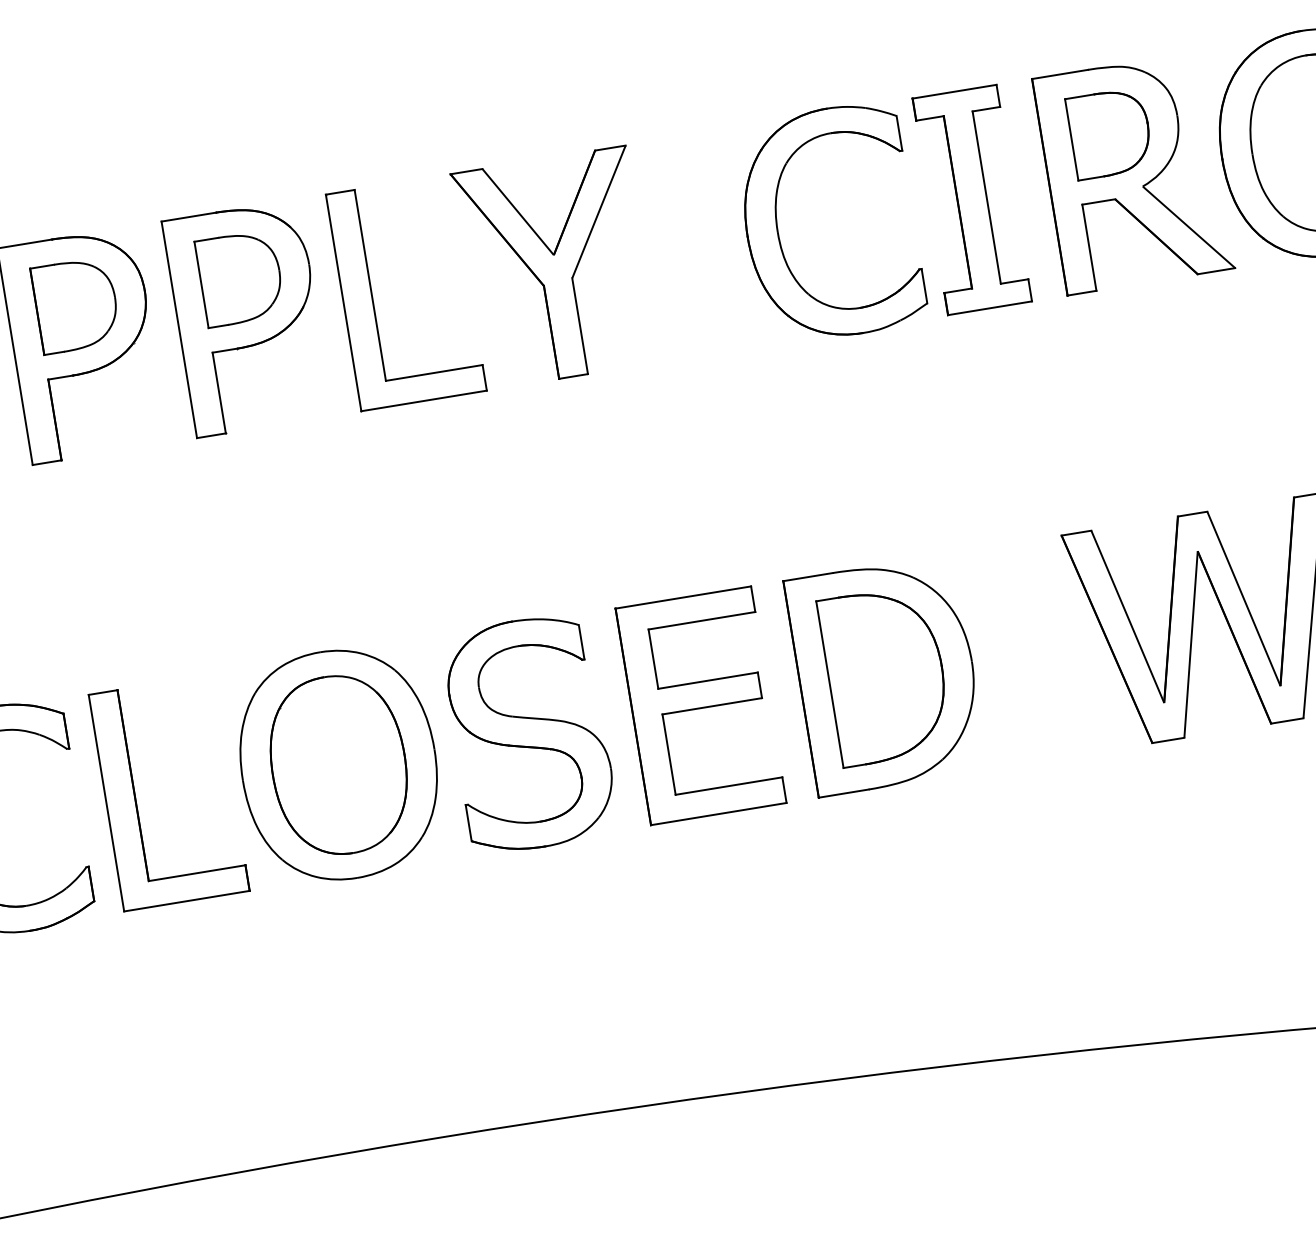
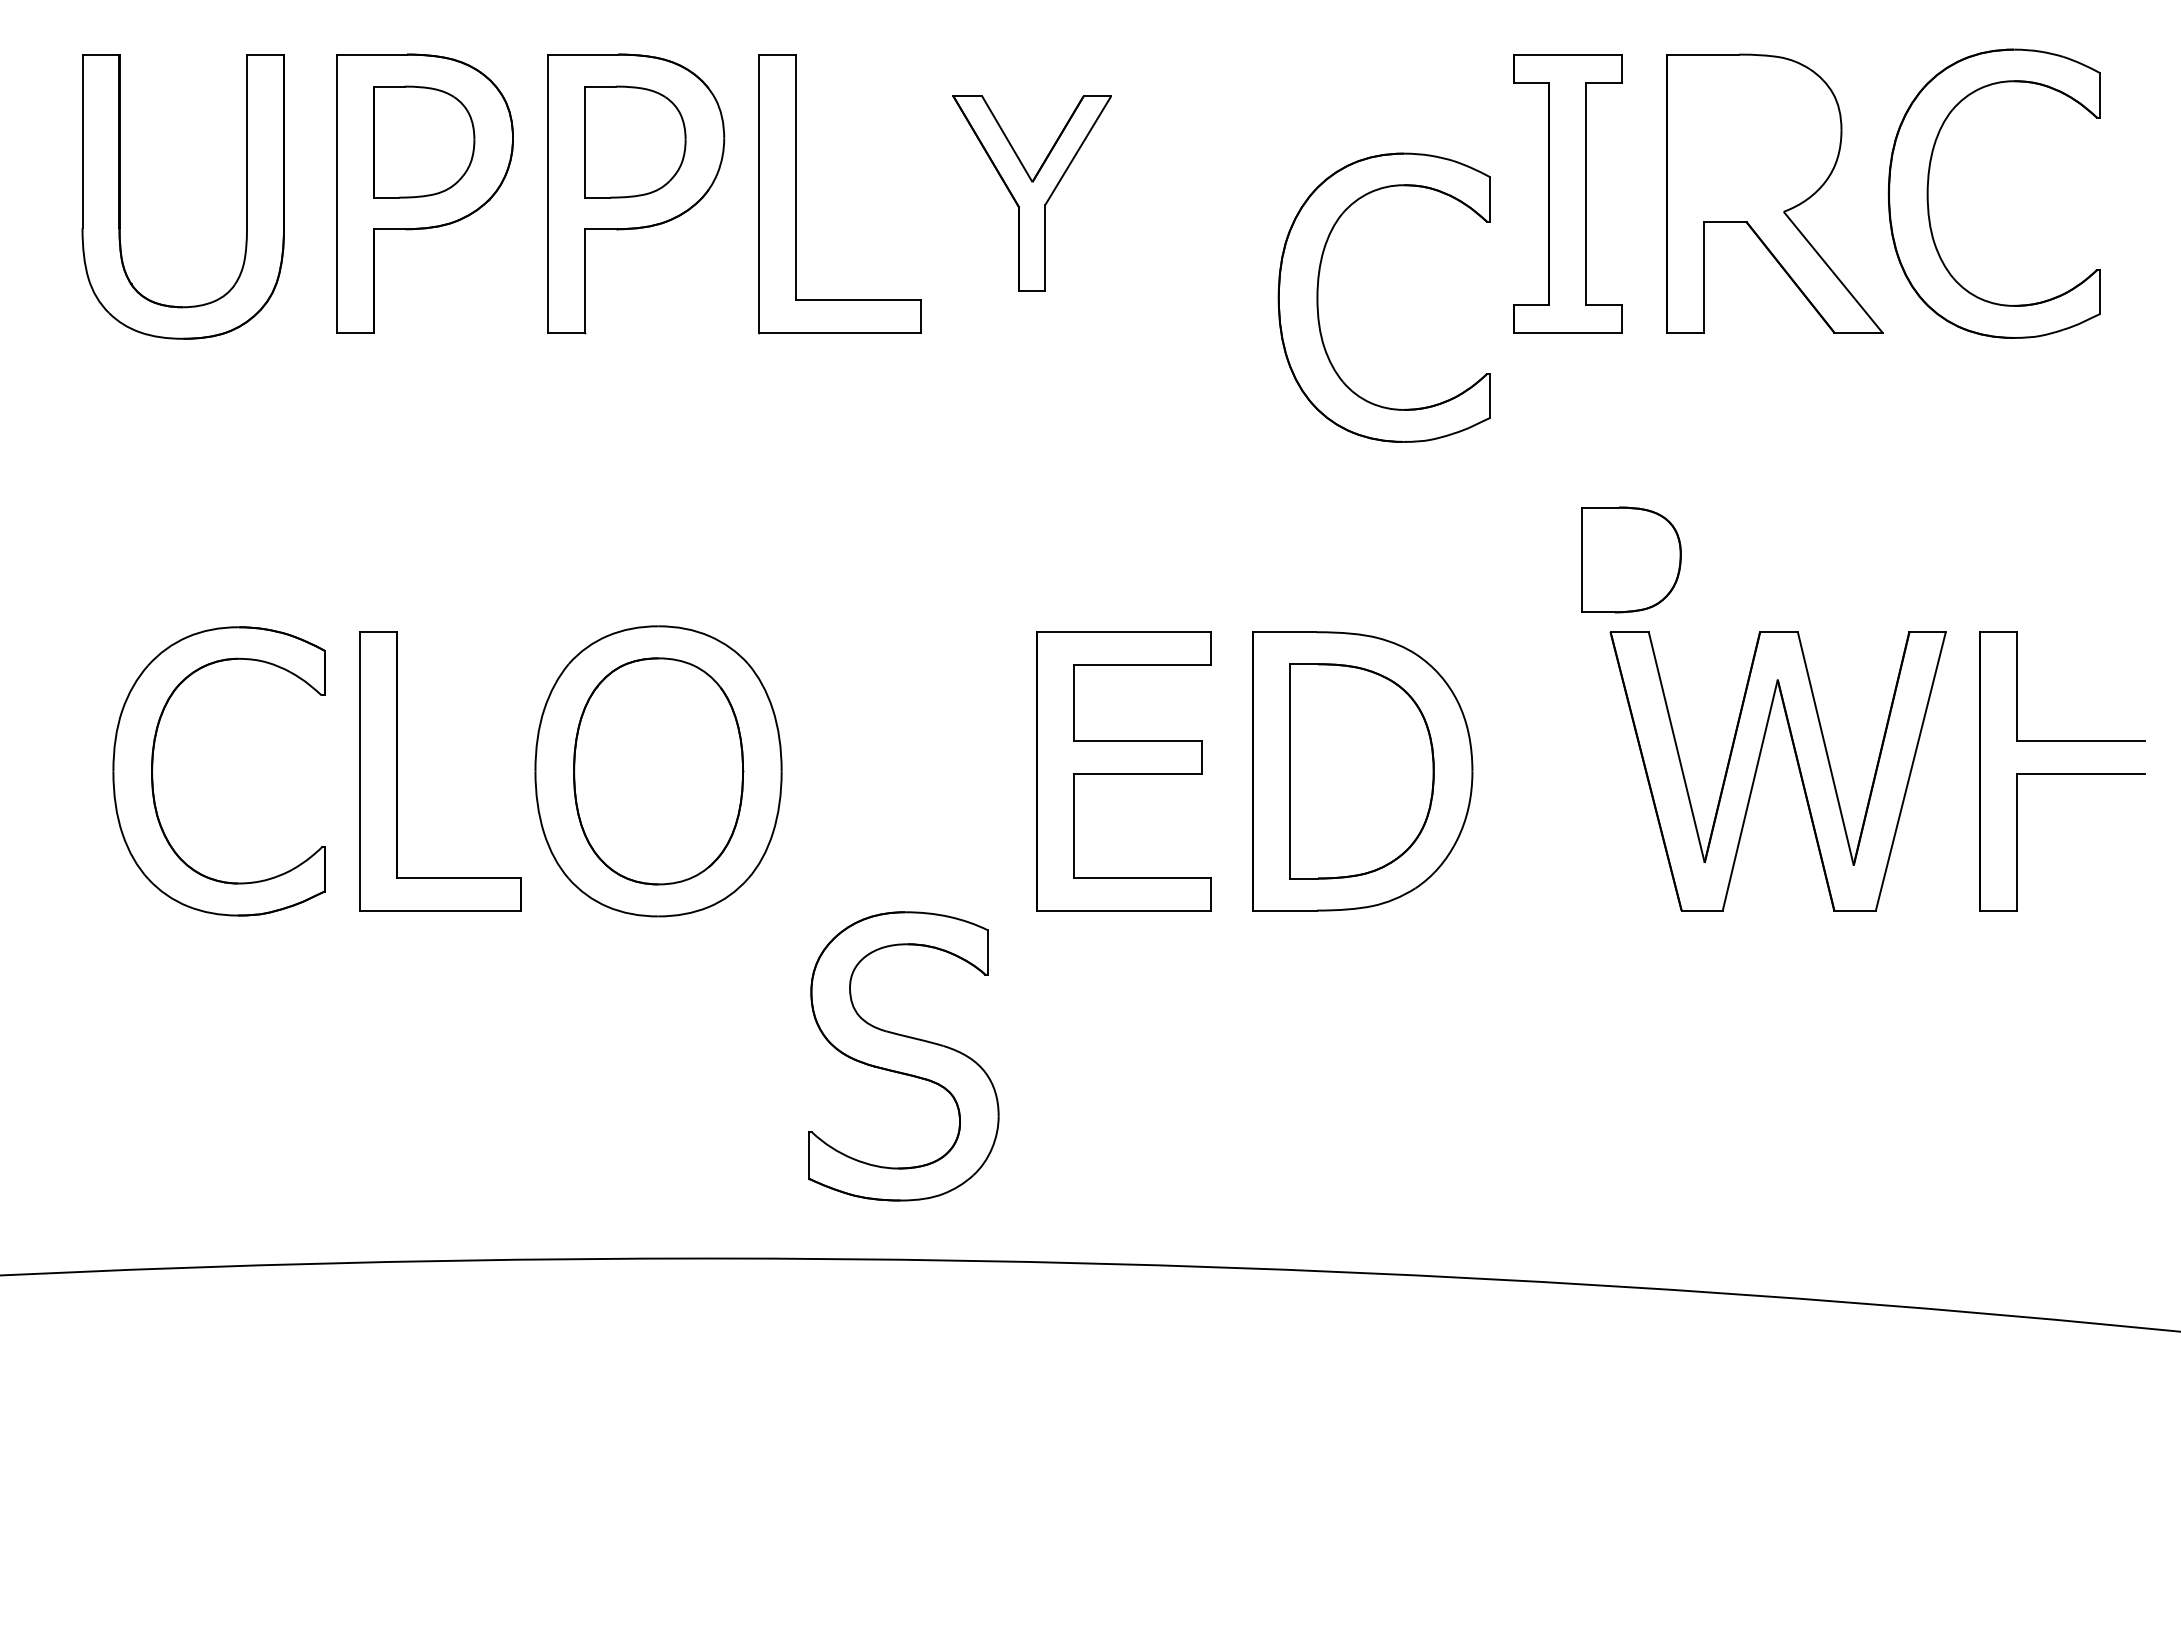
part: (1109, 133) -> (1631, 559), moved
part: (778, 231) -> (1318, 297), moved
part: (556, 267) -> (1032, 193), size x0.7
part: (529, 734) -> (903, 1056), moved

